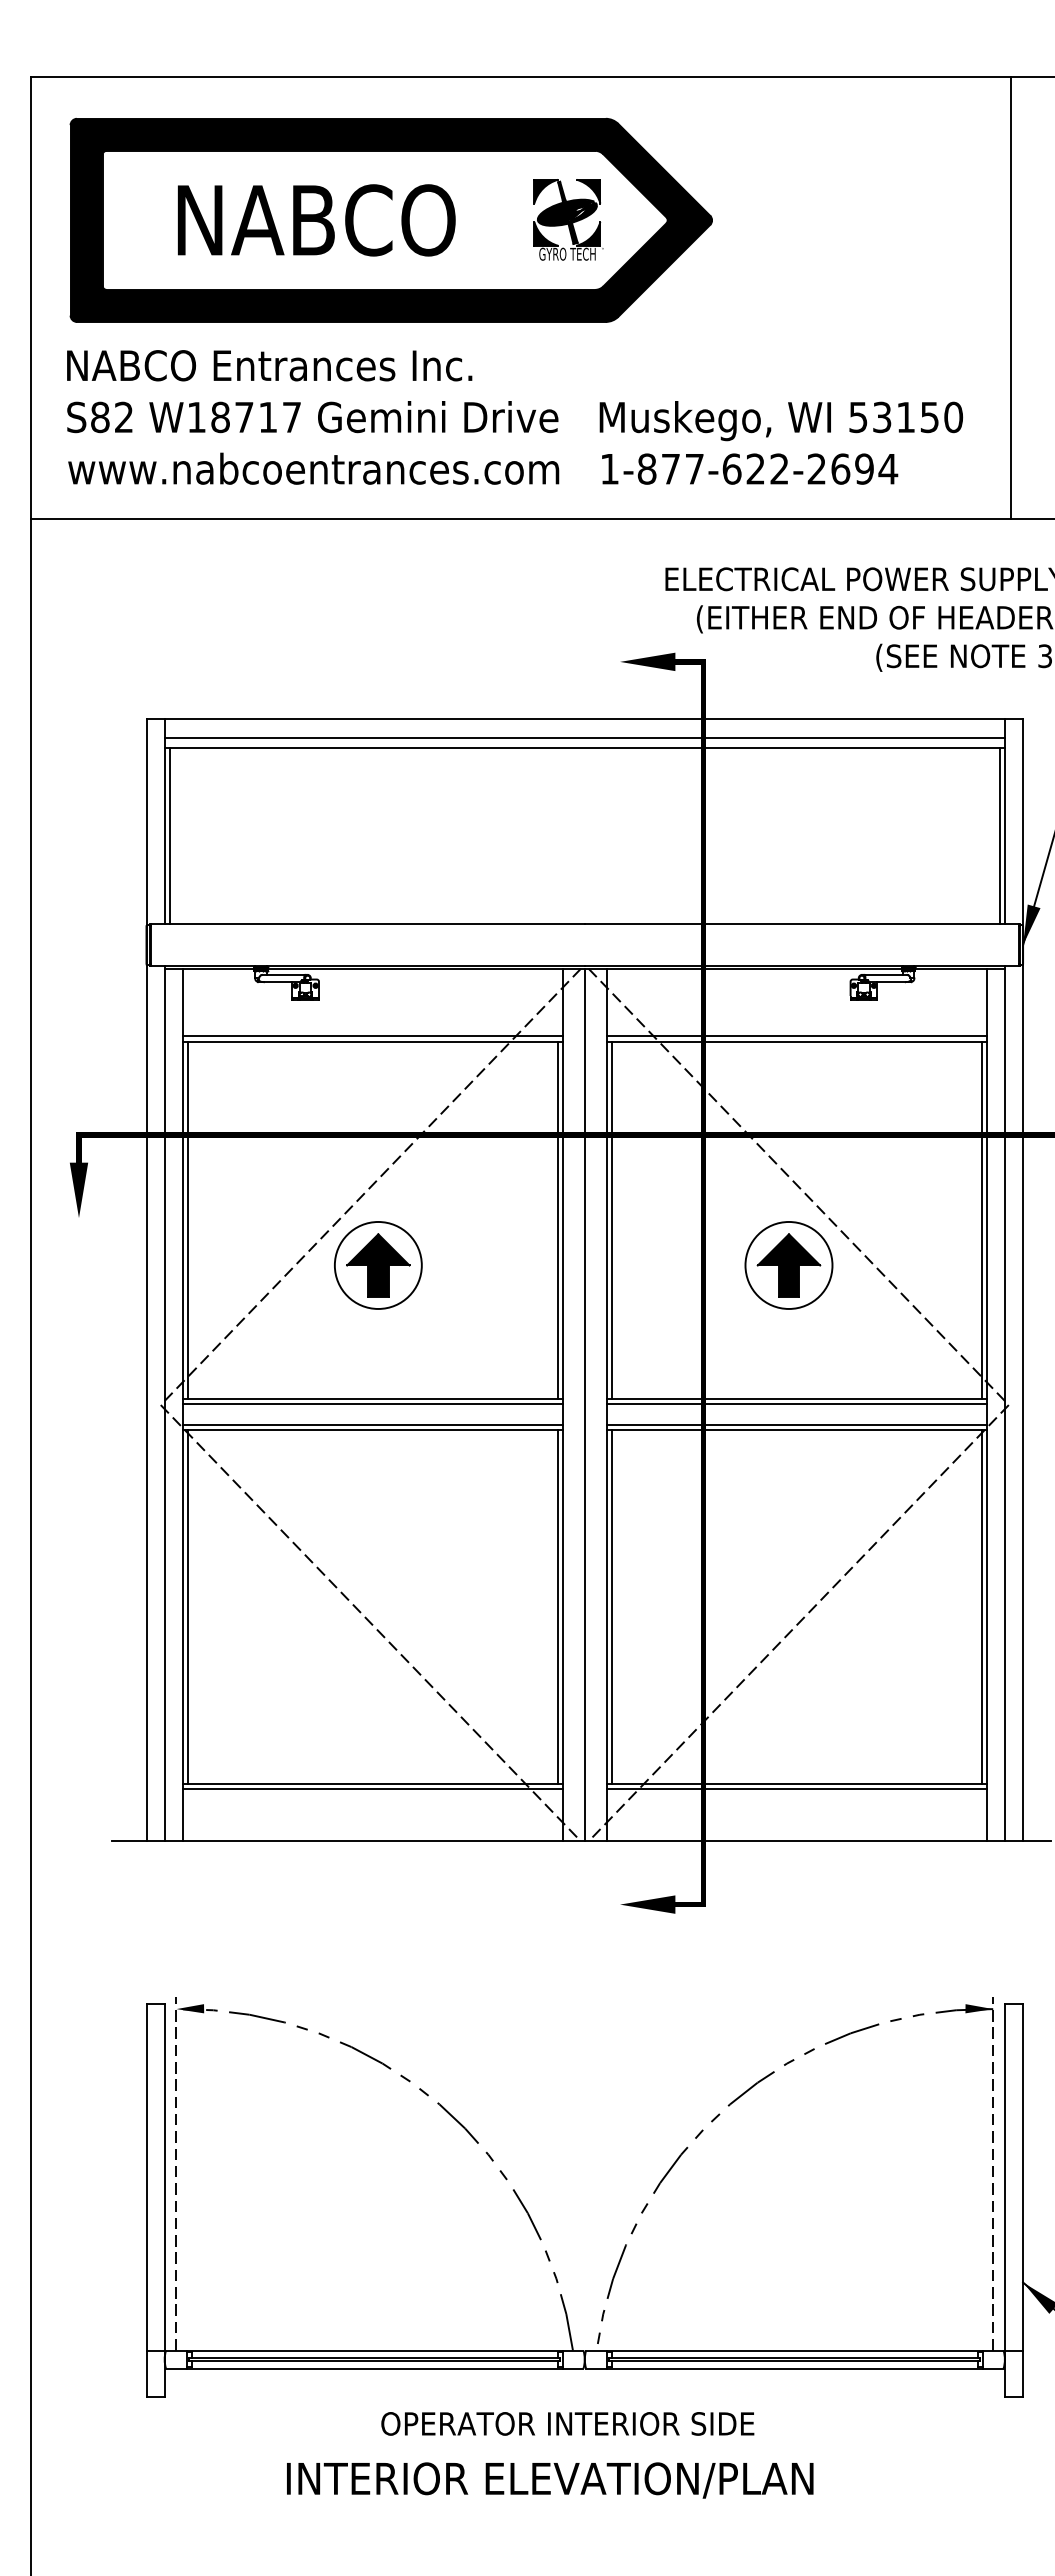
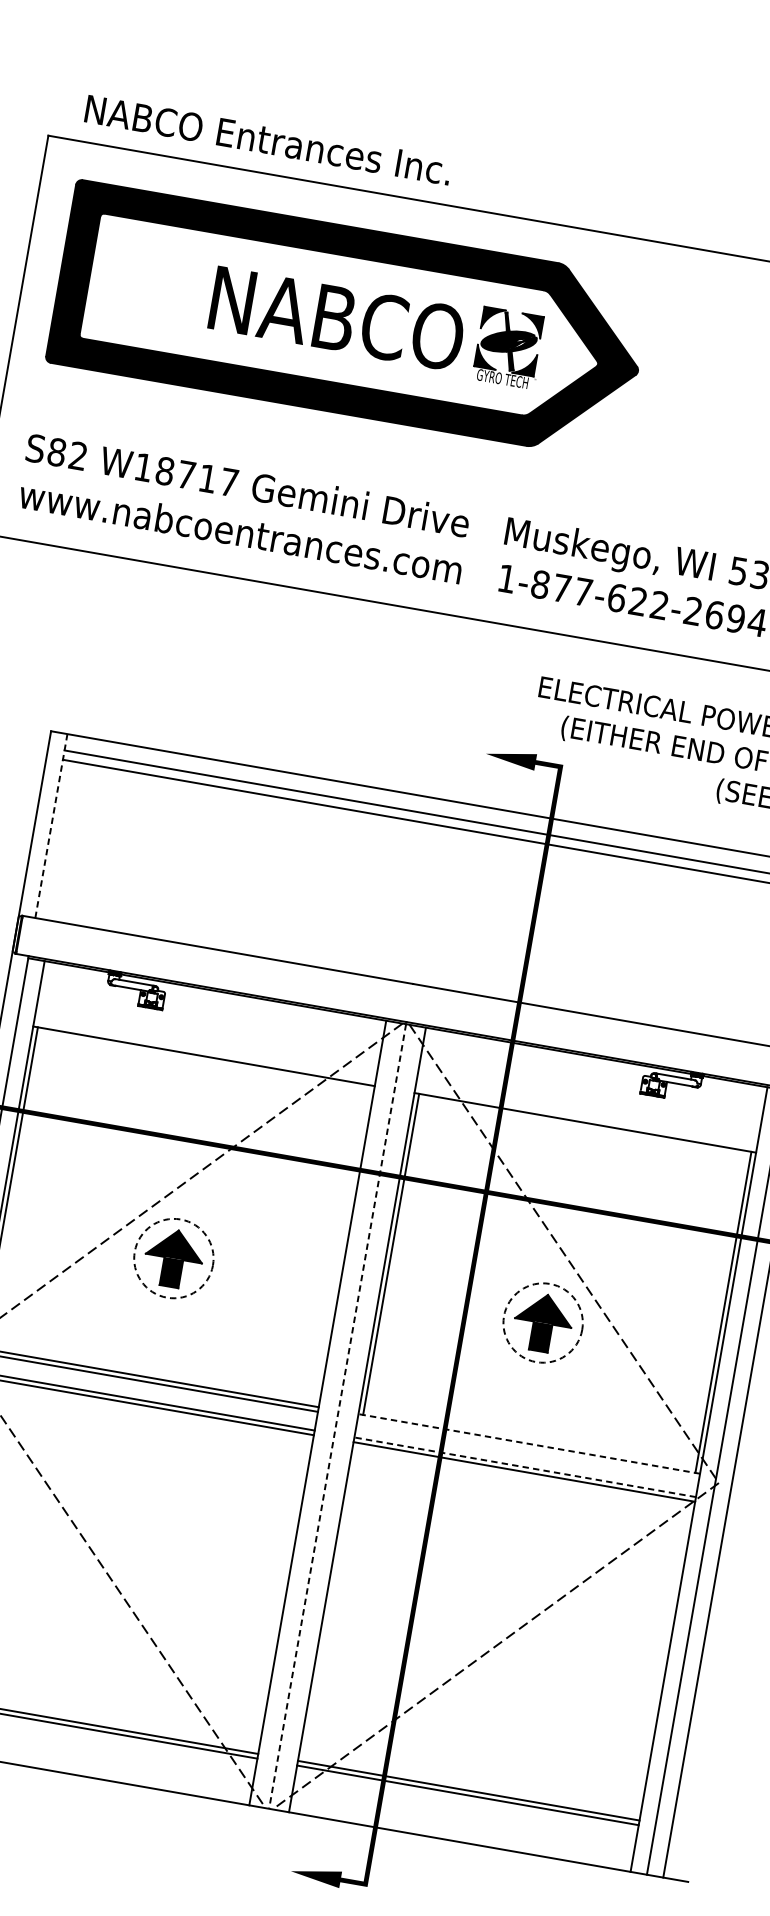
text: (316, 220) -> (337, 318), moved
text: (269, 365) -> (268, 140), moved
line: (164, 822) -> (51, 826), solid -> dashed
line: (169, 836) -> (53, 840), removed
line: (372, 1036) -> (204, 1051), removed
line: (796, 1036) -> (585, 1118), removed
line: (557, 1219) -> (342, 1245), removed
circle: (377, 1264) -> (173, 1257), solid -> dashed
circle: (788, 1264) -> (542, 1322), solid -> dashed
line: (796, 1398) -> (529, 1443), solid -> dashed
line: (796, 1403) -> (528, 1448), removed
line: (584, 1405) -> (337, 1416), solid -> dashed
line: (796, 1424) -> (524, 1467), solid -> dashed
line: (557, 1606) -> (281, 1593), removed
line: (612, 1606) -> (330, 1601), removed
line: (981, 1606) -> (662, 1659), removed

